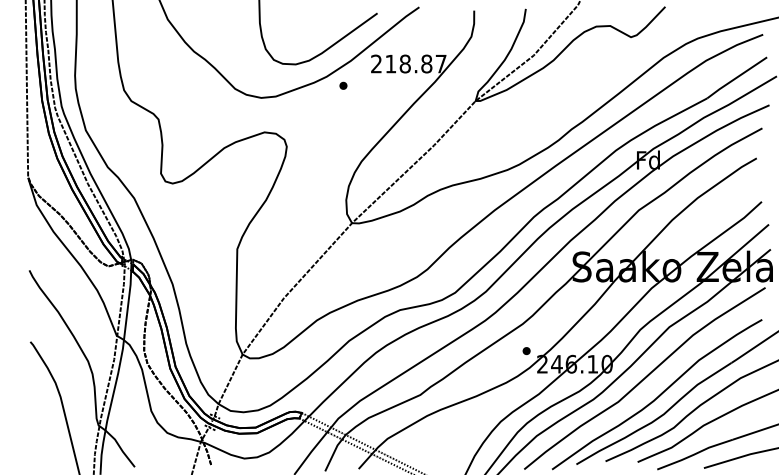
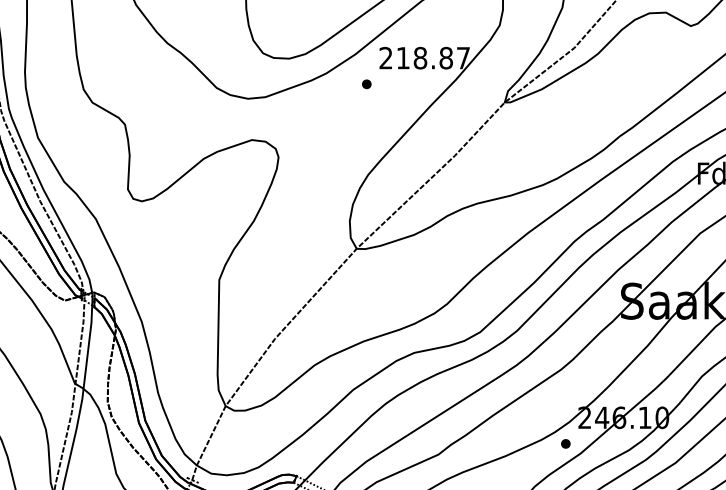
part: (343, 85) -> (366, 83), moved
part: (526, 351) -> (565, 444), moved

